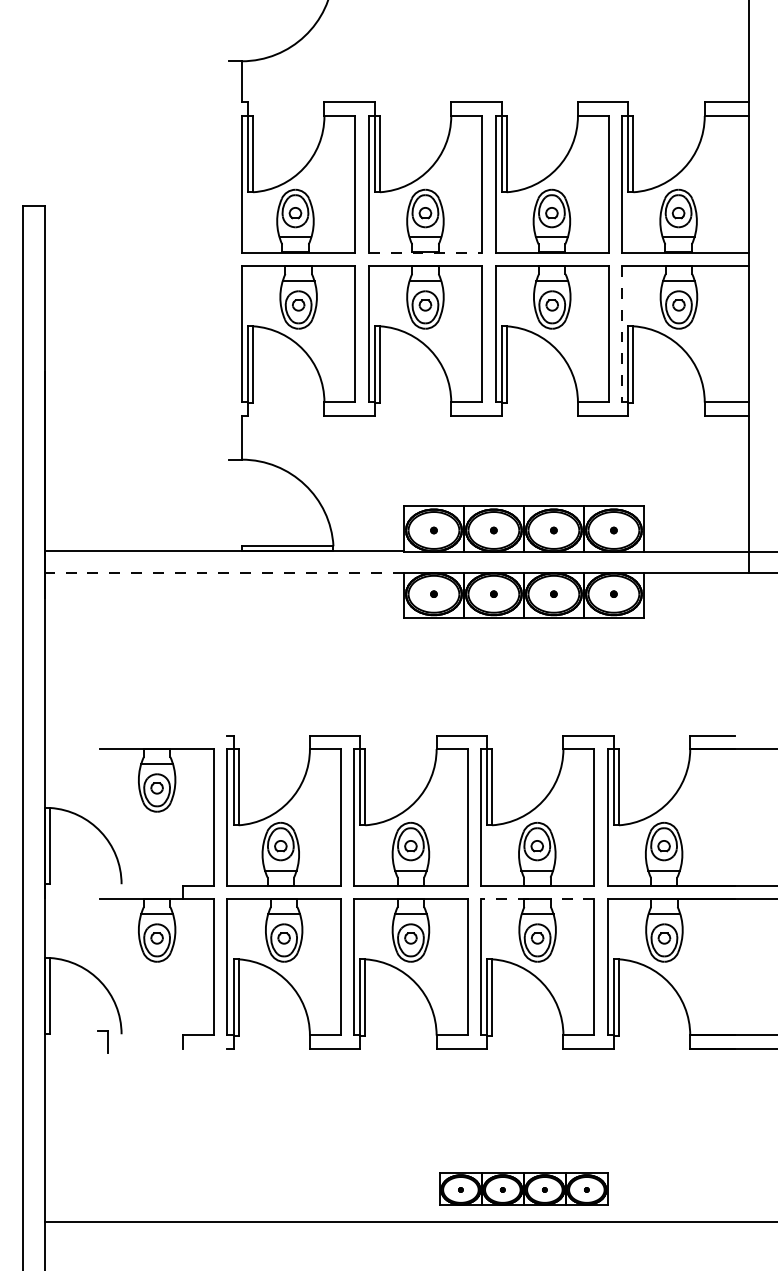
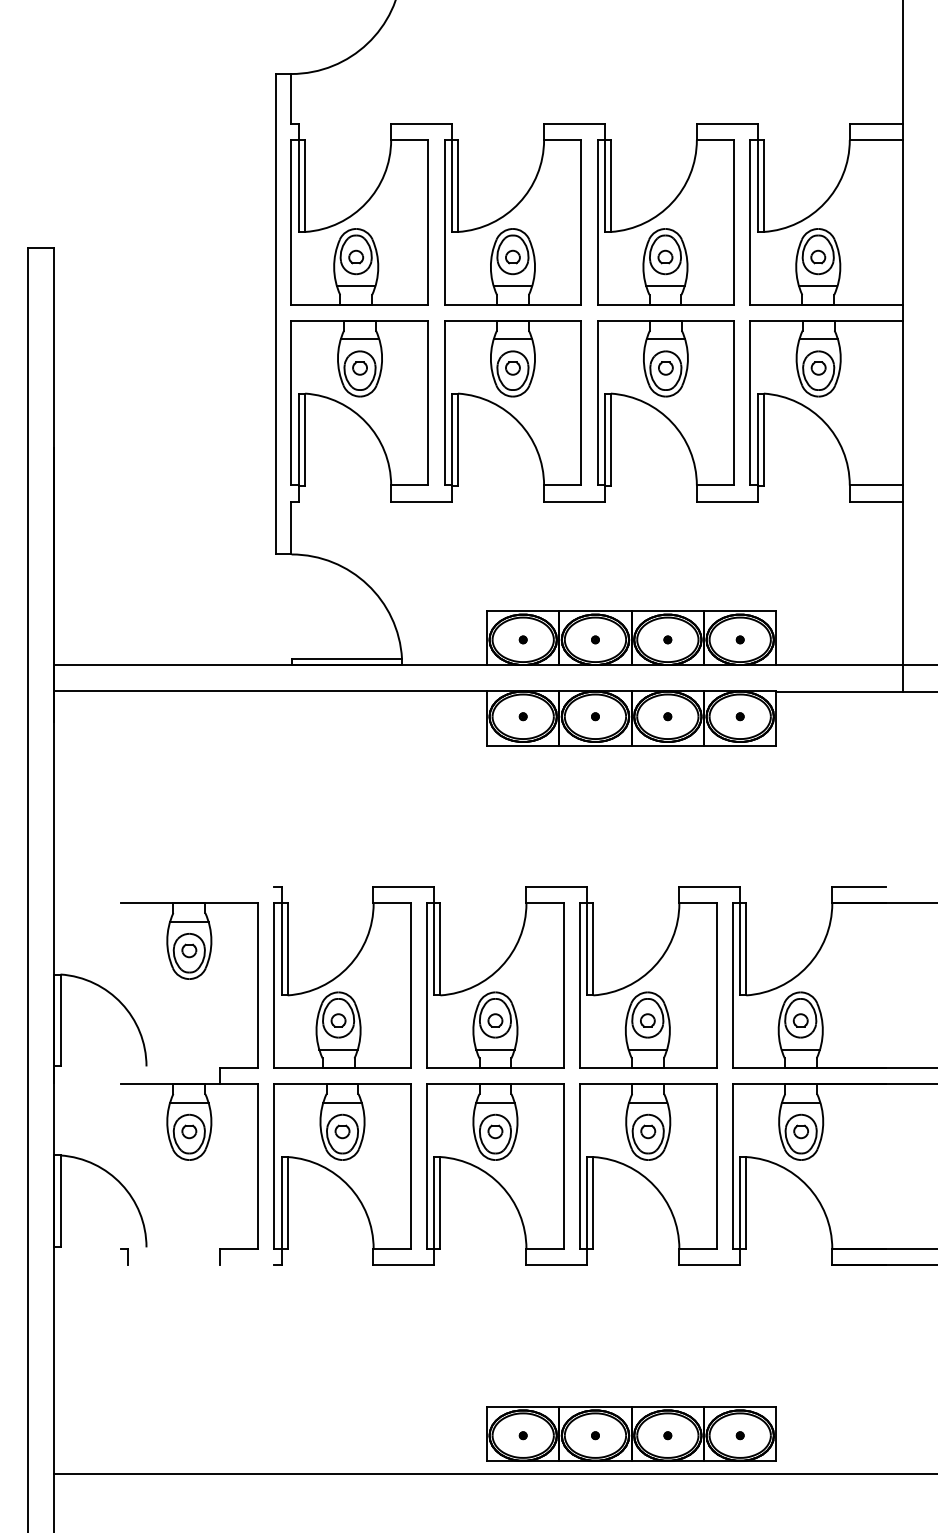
line: (425, 252) -> (513, 304), dashed -> solid
line: (228, 259) -> (275, 313), added
line: (622, 334) -> (750, 403), dashed -> solid
line: (224, 573) -> (270, 691), dashed -> solid
line: (537, 899) -> (647, 1084), dashed -> solid
part: (103, 1041) -> (124, 1256), size x0.62
part: (523, 1188) -> (631, 1433), size x1.43

